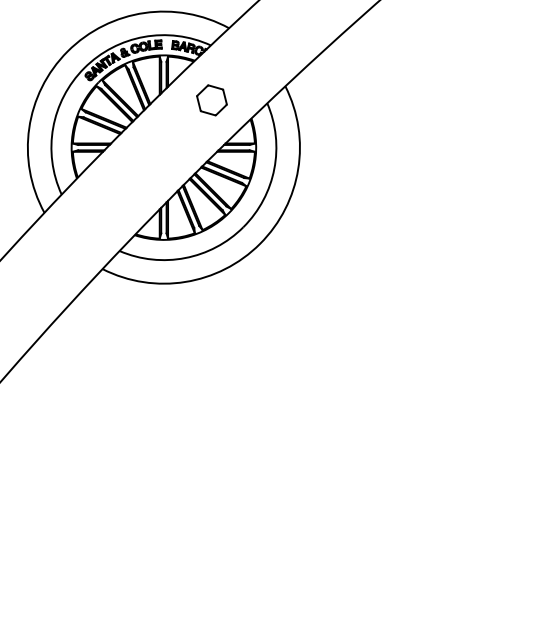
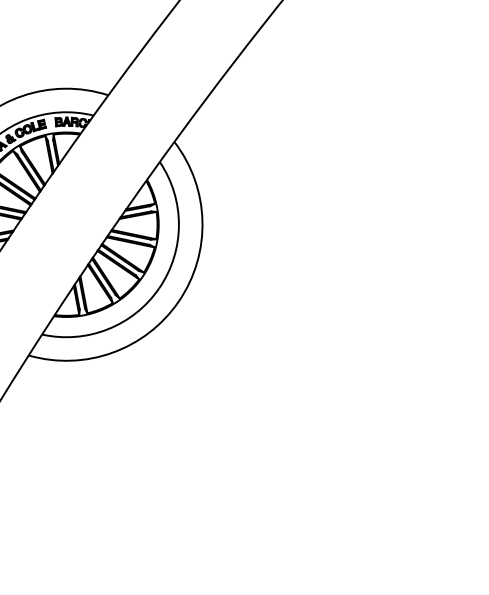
part: (211, 100) -> (104, 169), removed

